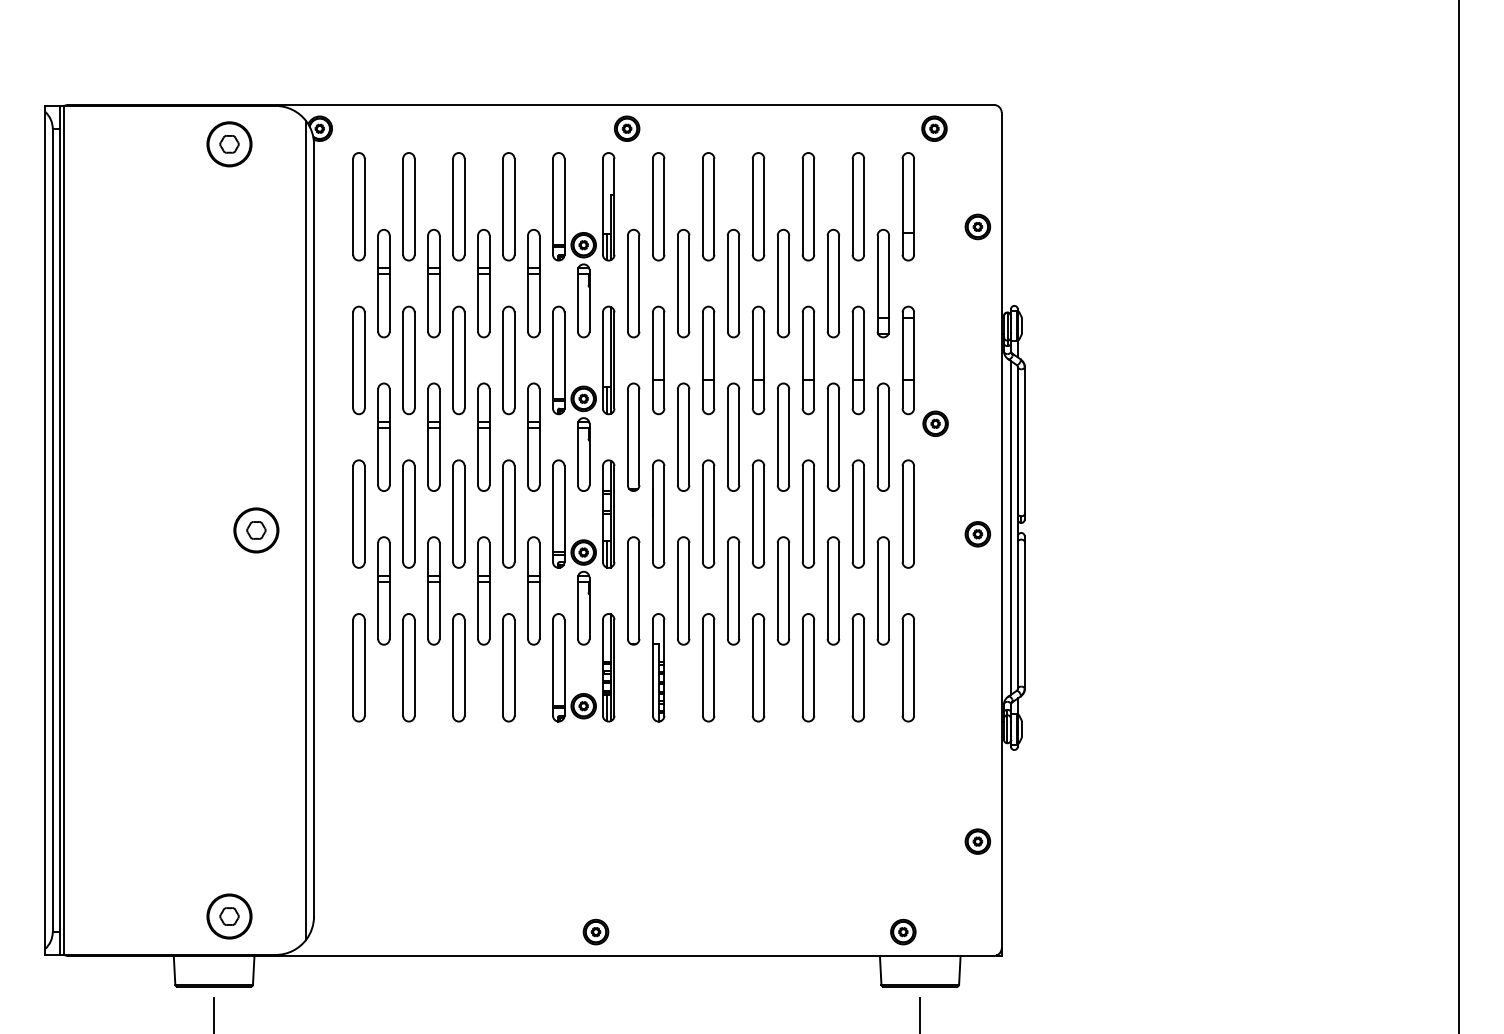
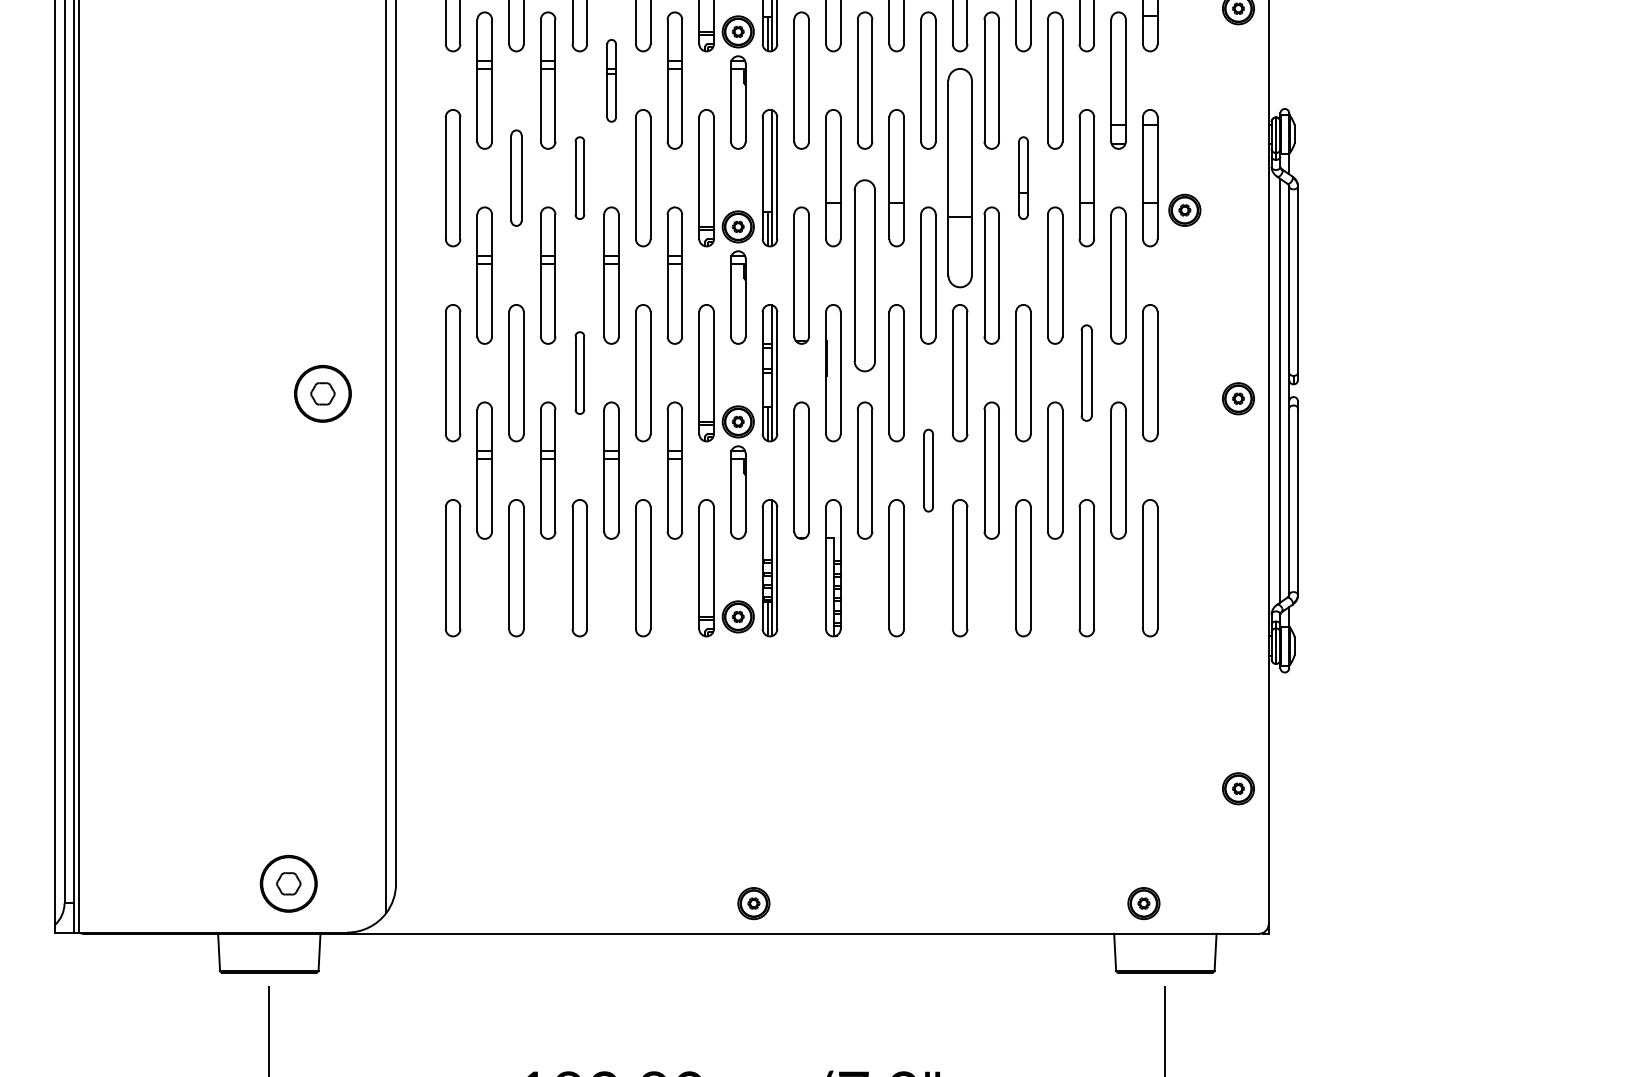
part: (483, 283) -> (611, 80), size x0.6
part: (408, 360) -> (515, 178), size x0.7
part: (458, 360) -> (579, 178), size x0.6
part: (758, 360) -> (960, 178), size x1.6
part: (808, 360) -> (1023, 178), size x0.6
part: (935, 423) -> (1184, 209), moved
part: (683, 436) -> (864, 274), size x1.4
part: (458, 513) -> (579, 372), size x0.6
part: (857, 513) -> (1085, 372), size x0.7
part: (733, 590) -> (928, 470), size x0.6

